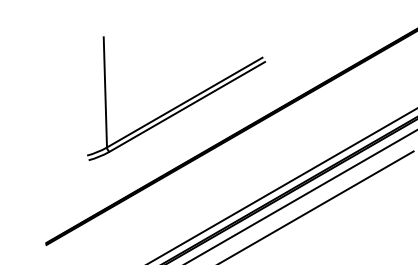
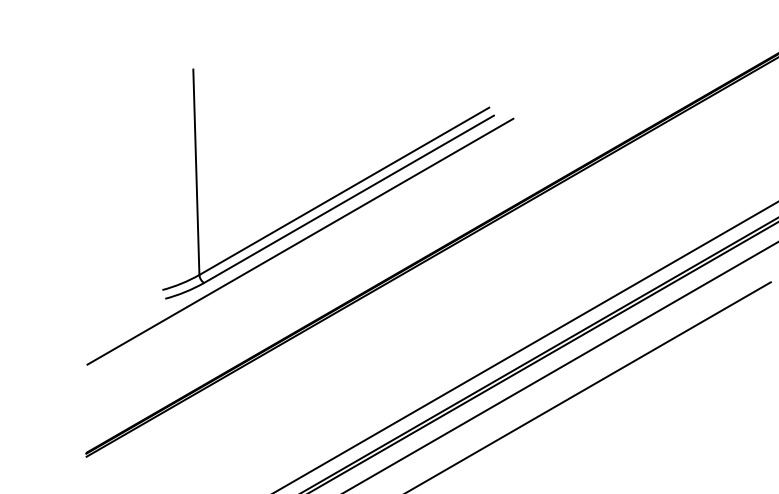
line: (160, 129) -> (299, 241), added

